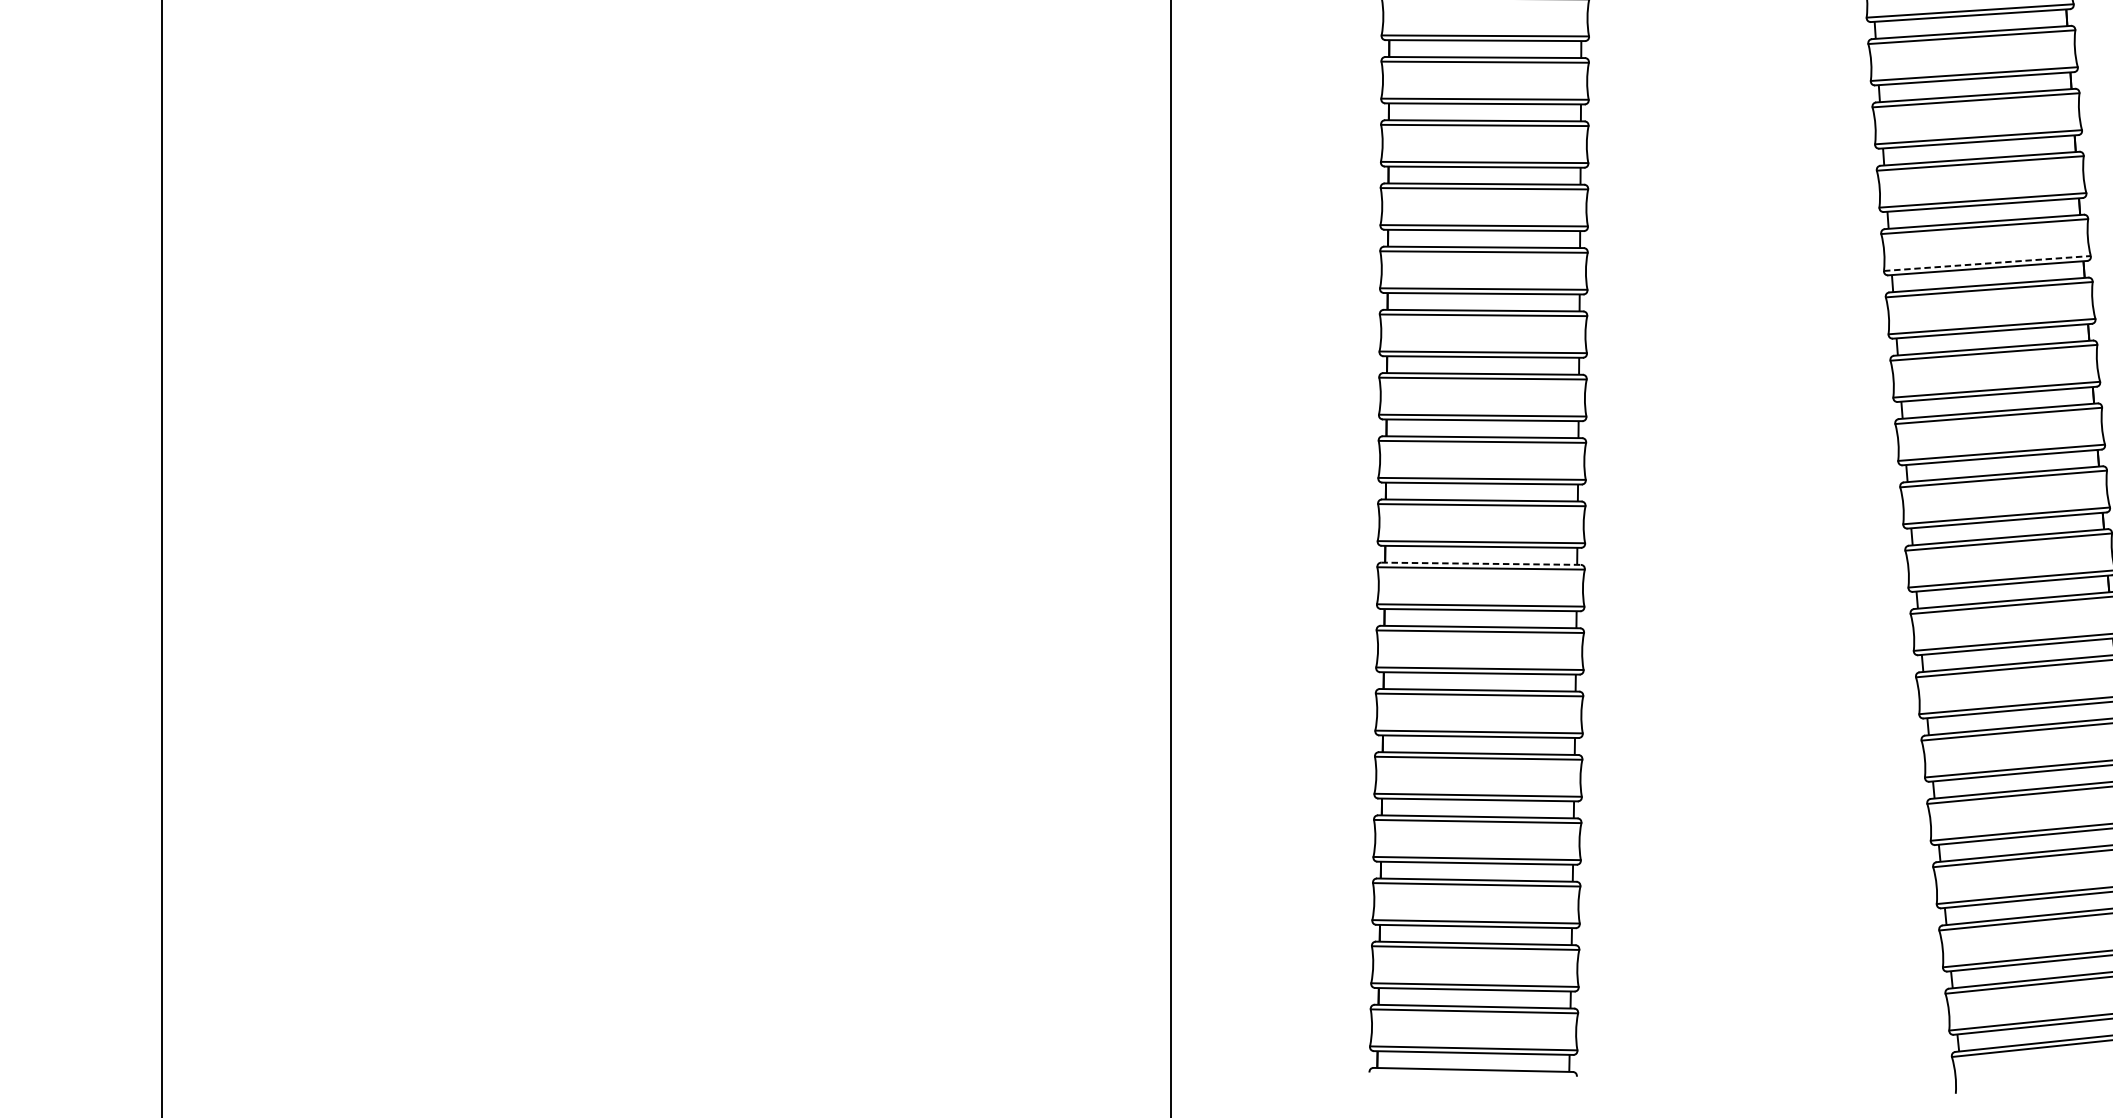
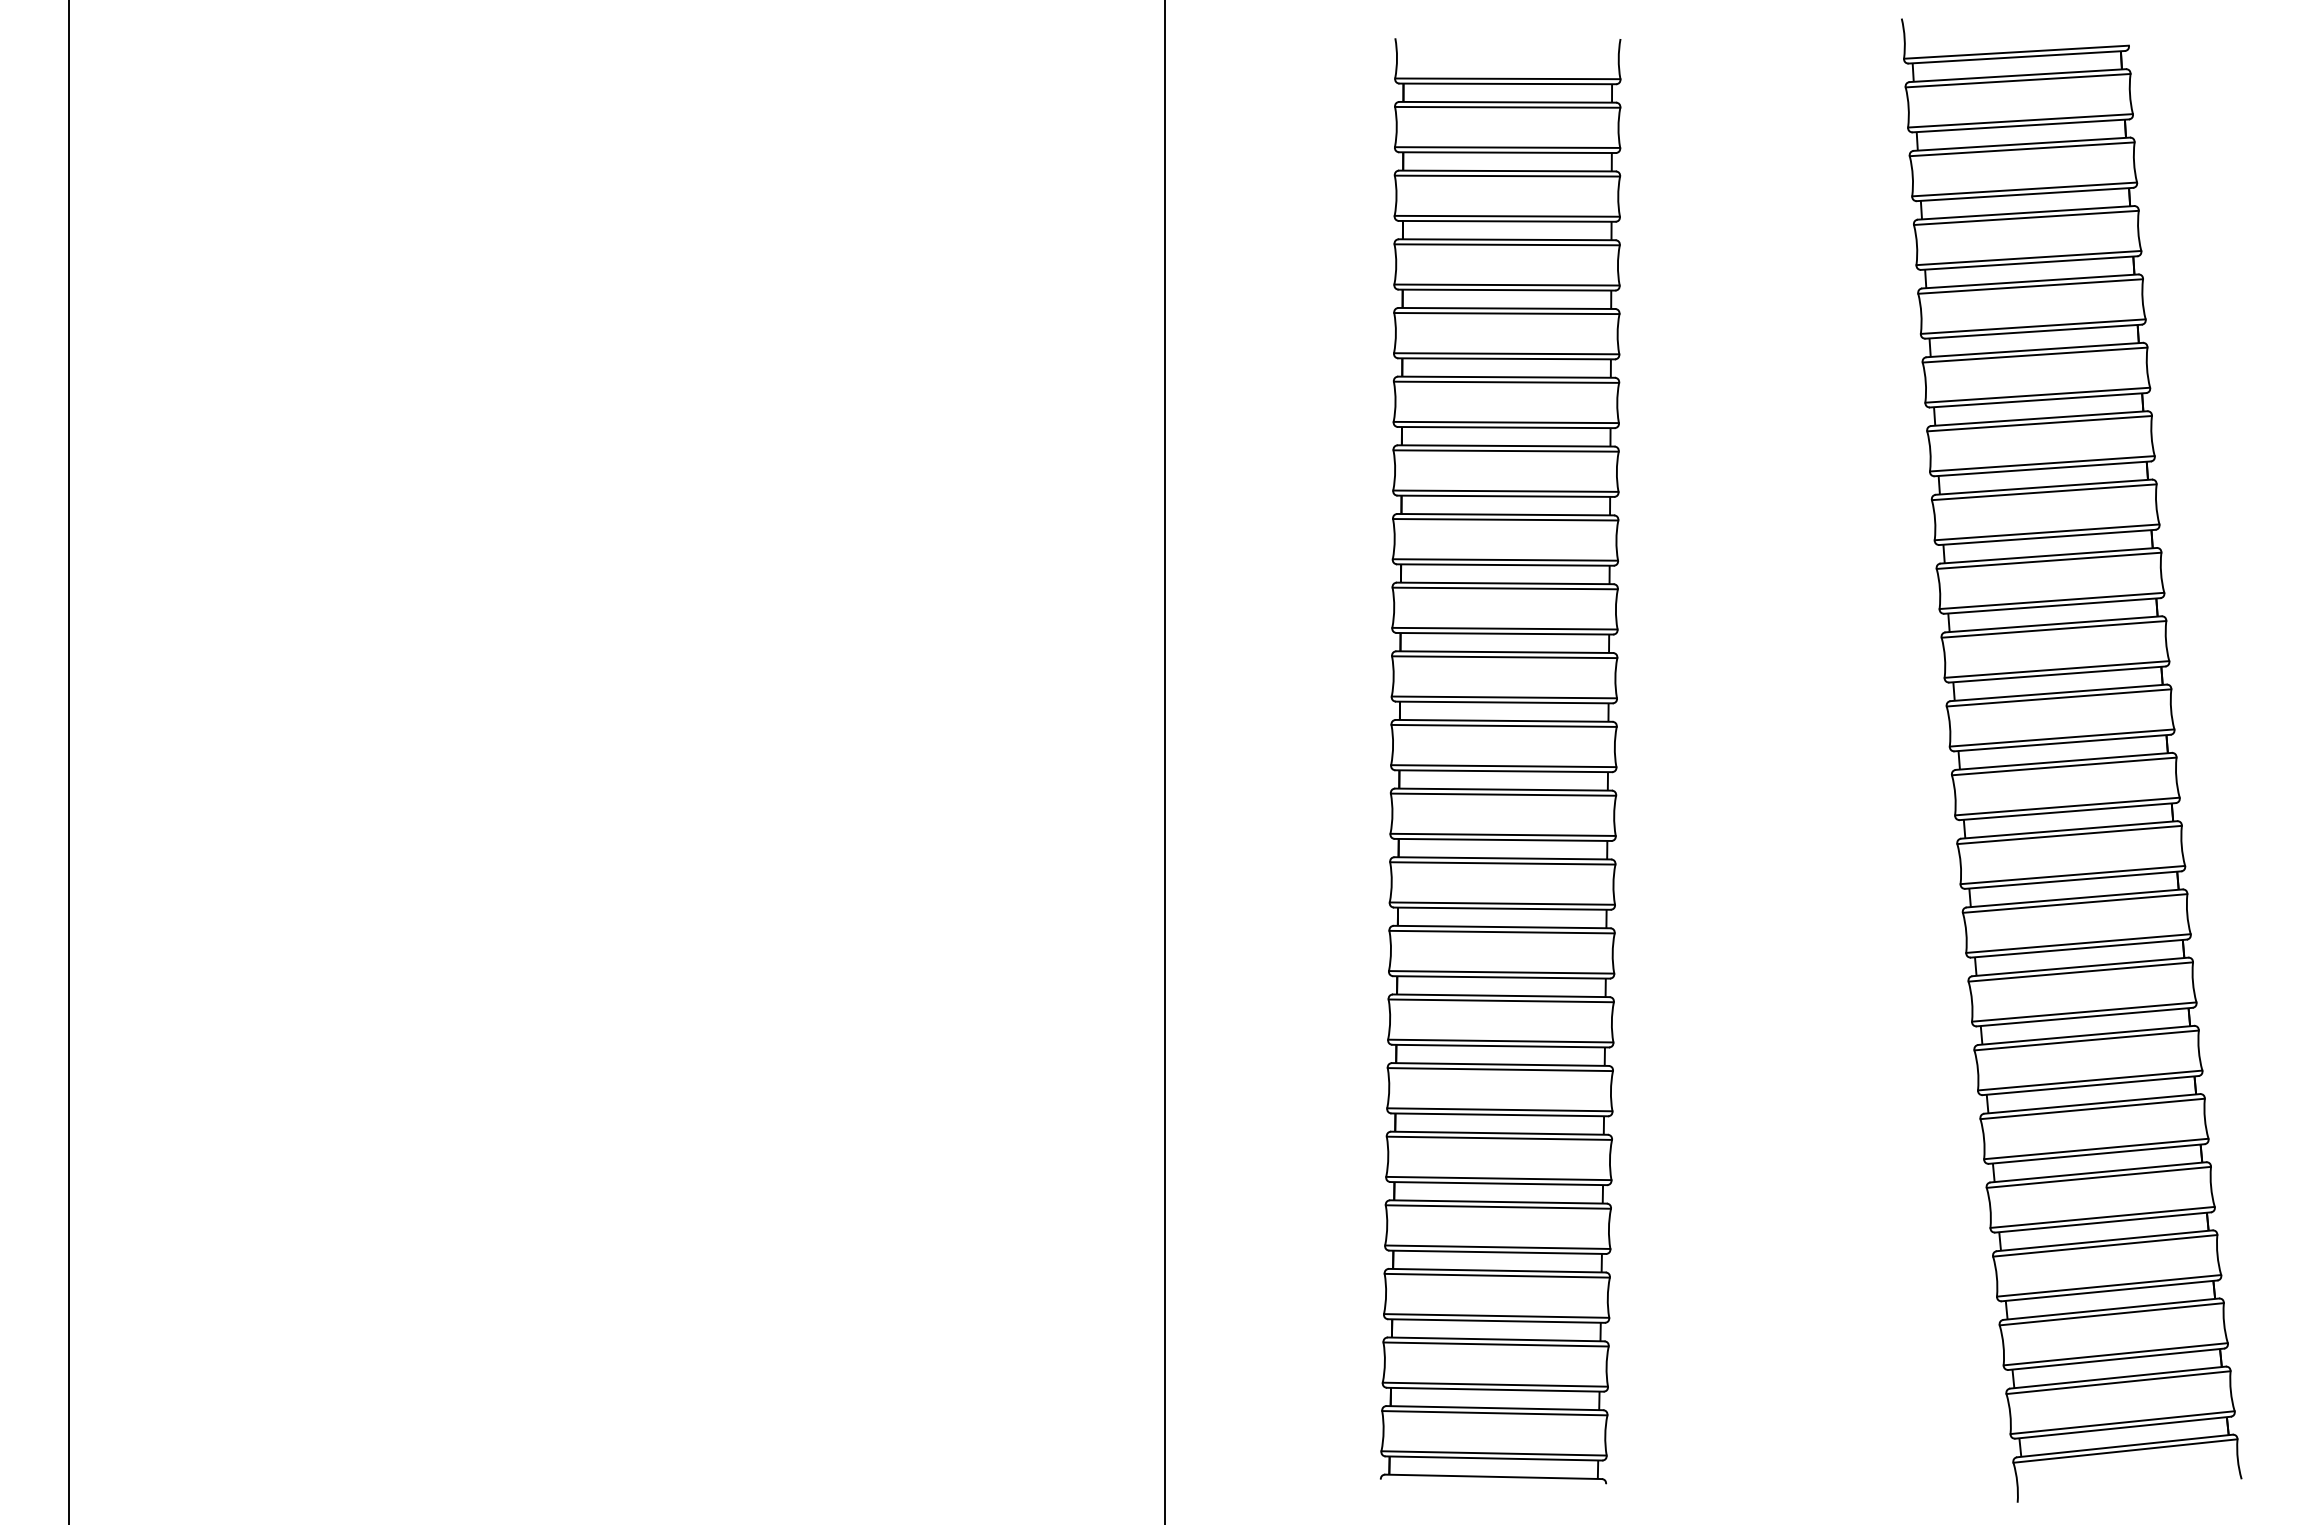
line: (1986, 263) -> (2051, 600), dashed -> solid
line: (1481, 564) -> (1502, 927), dashed -> solid

